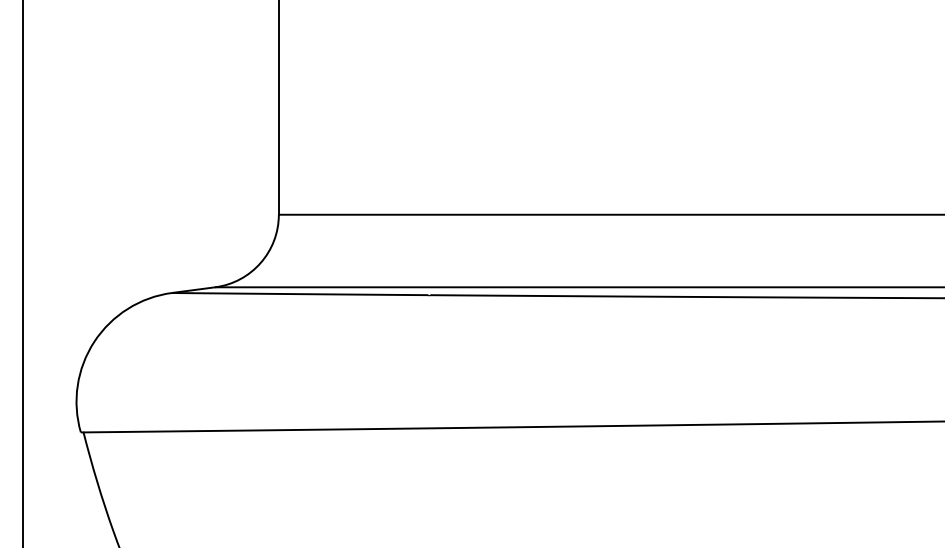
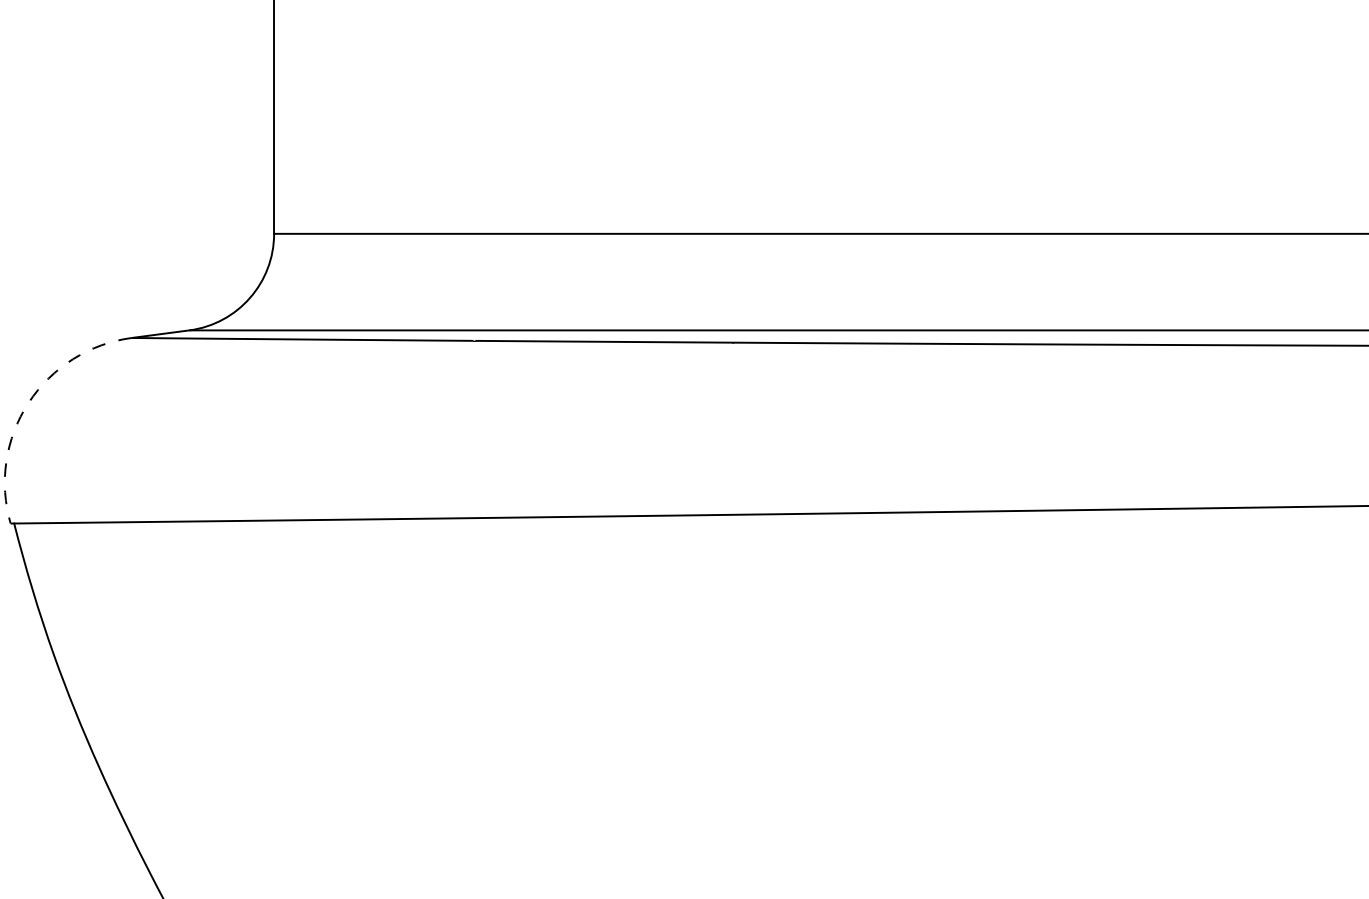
arc: (94, 341) -> (28, 402), solid -> dashed

